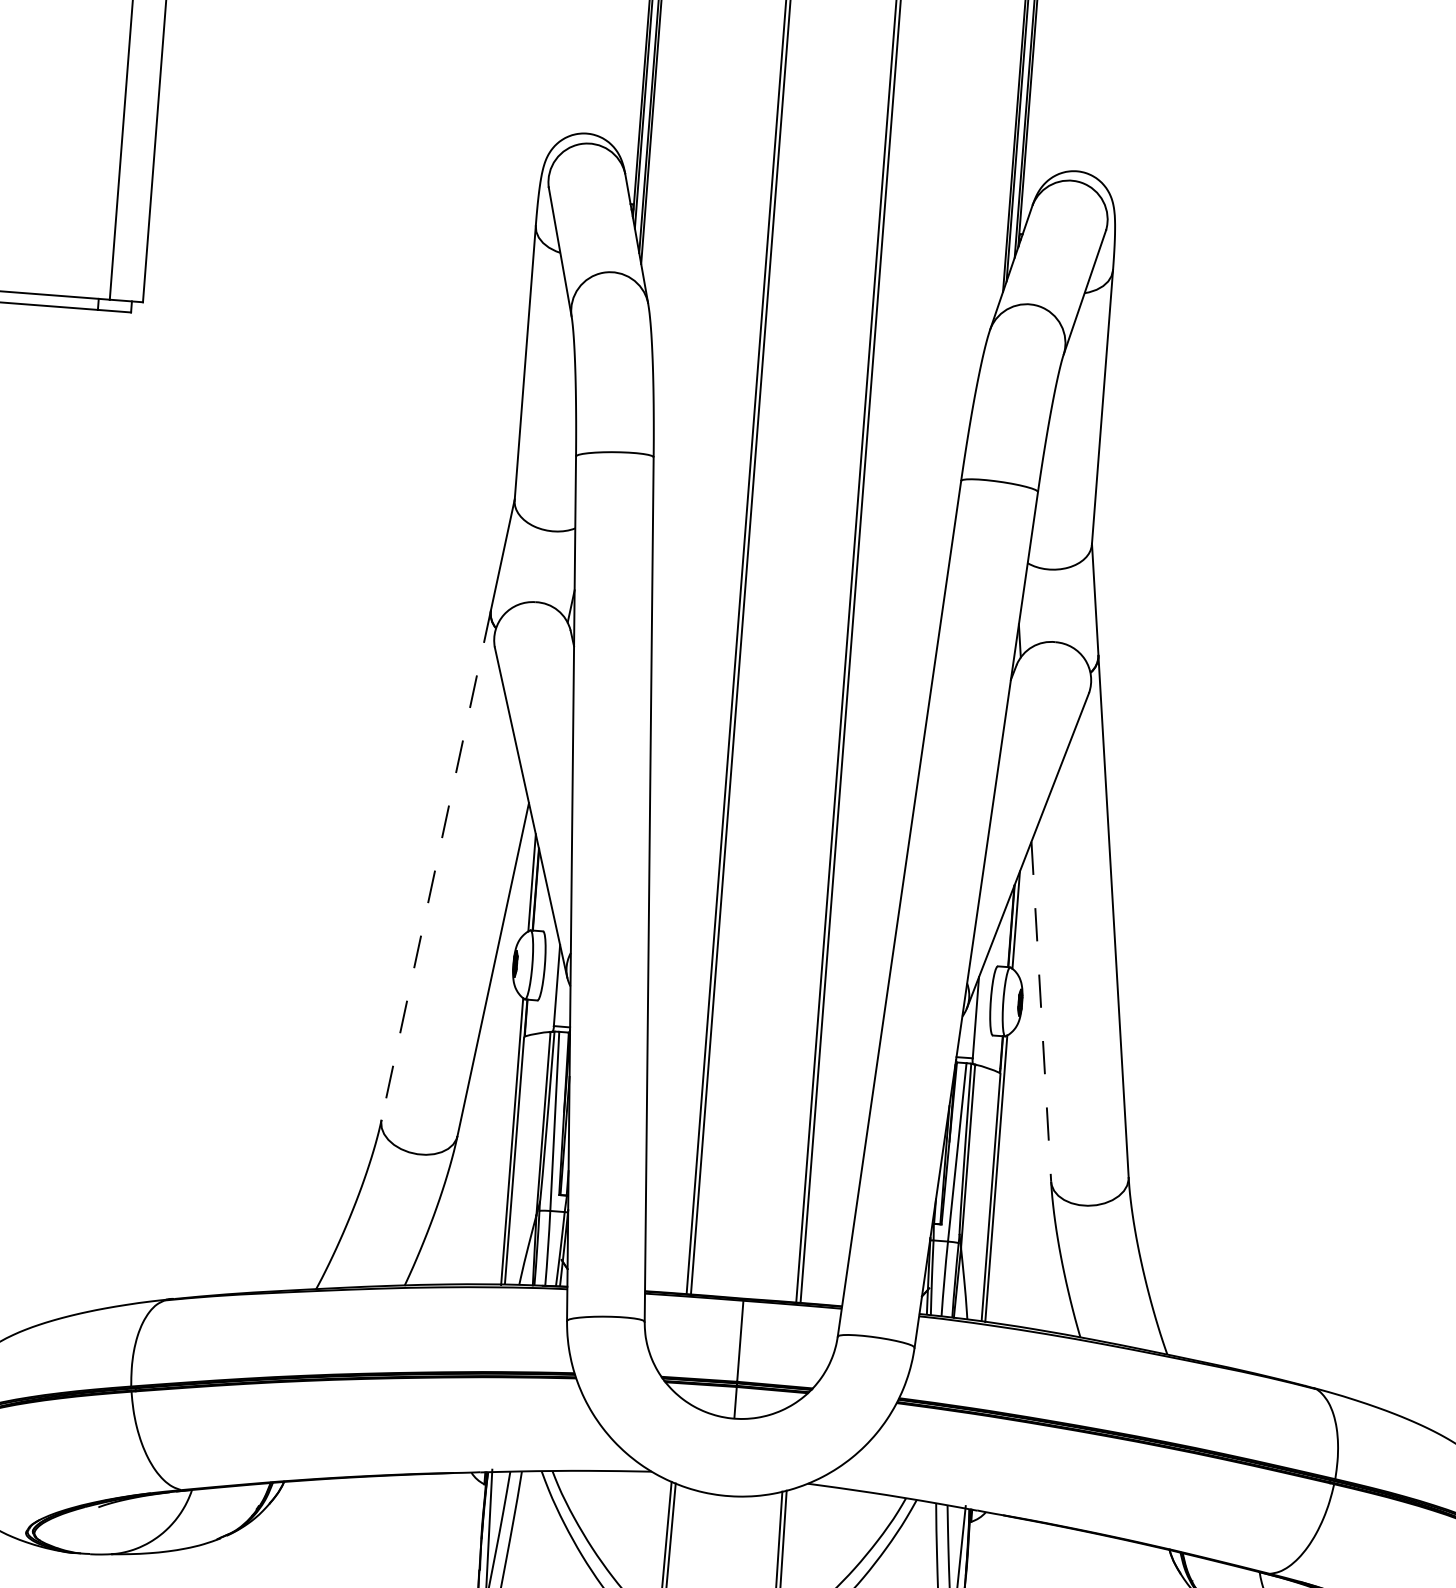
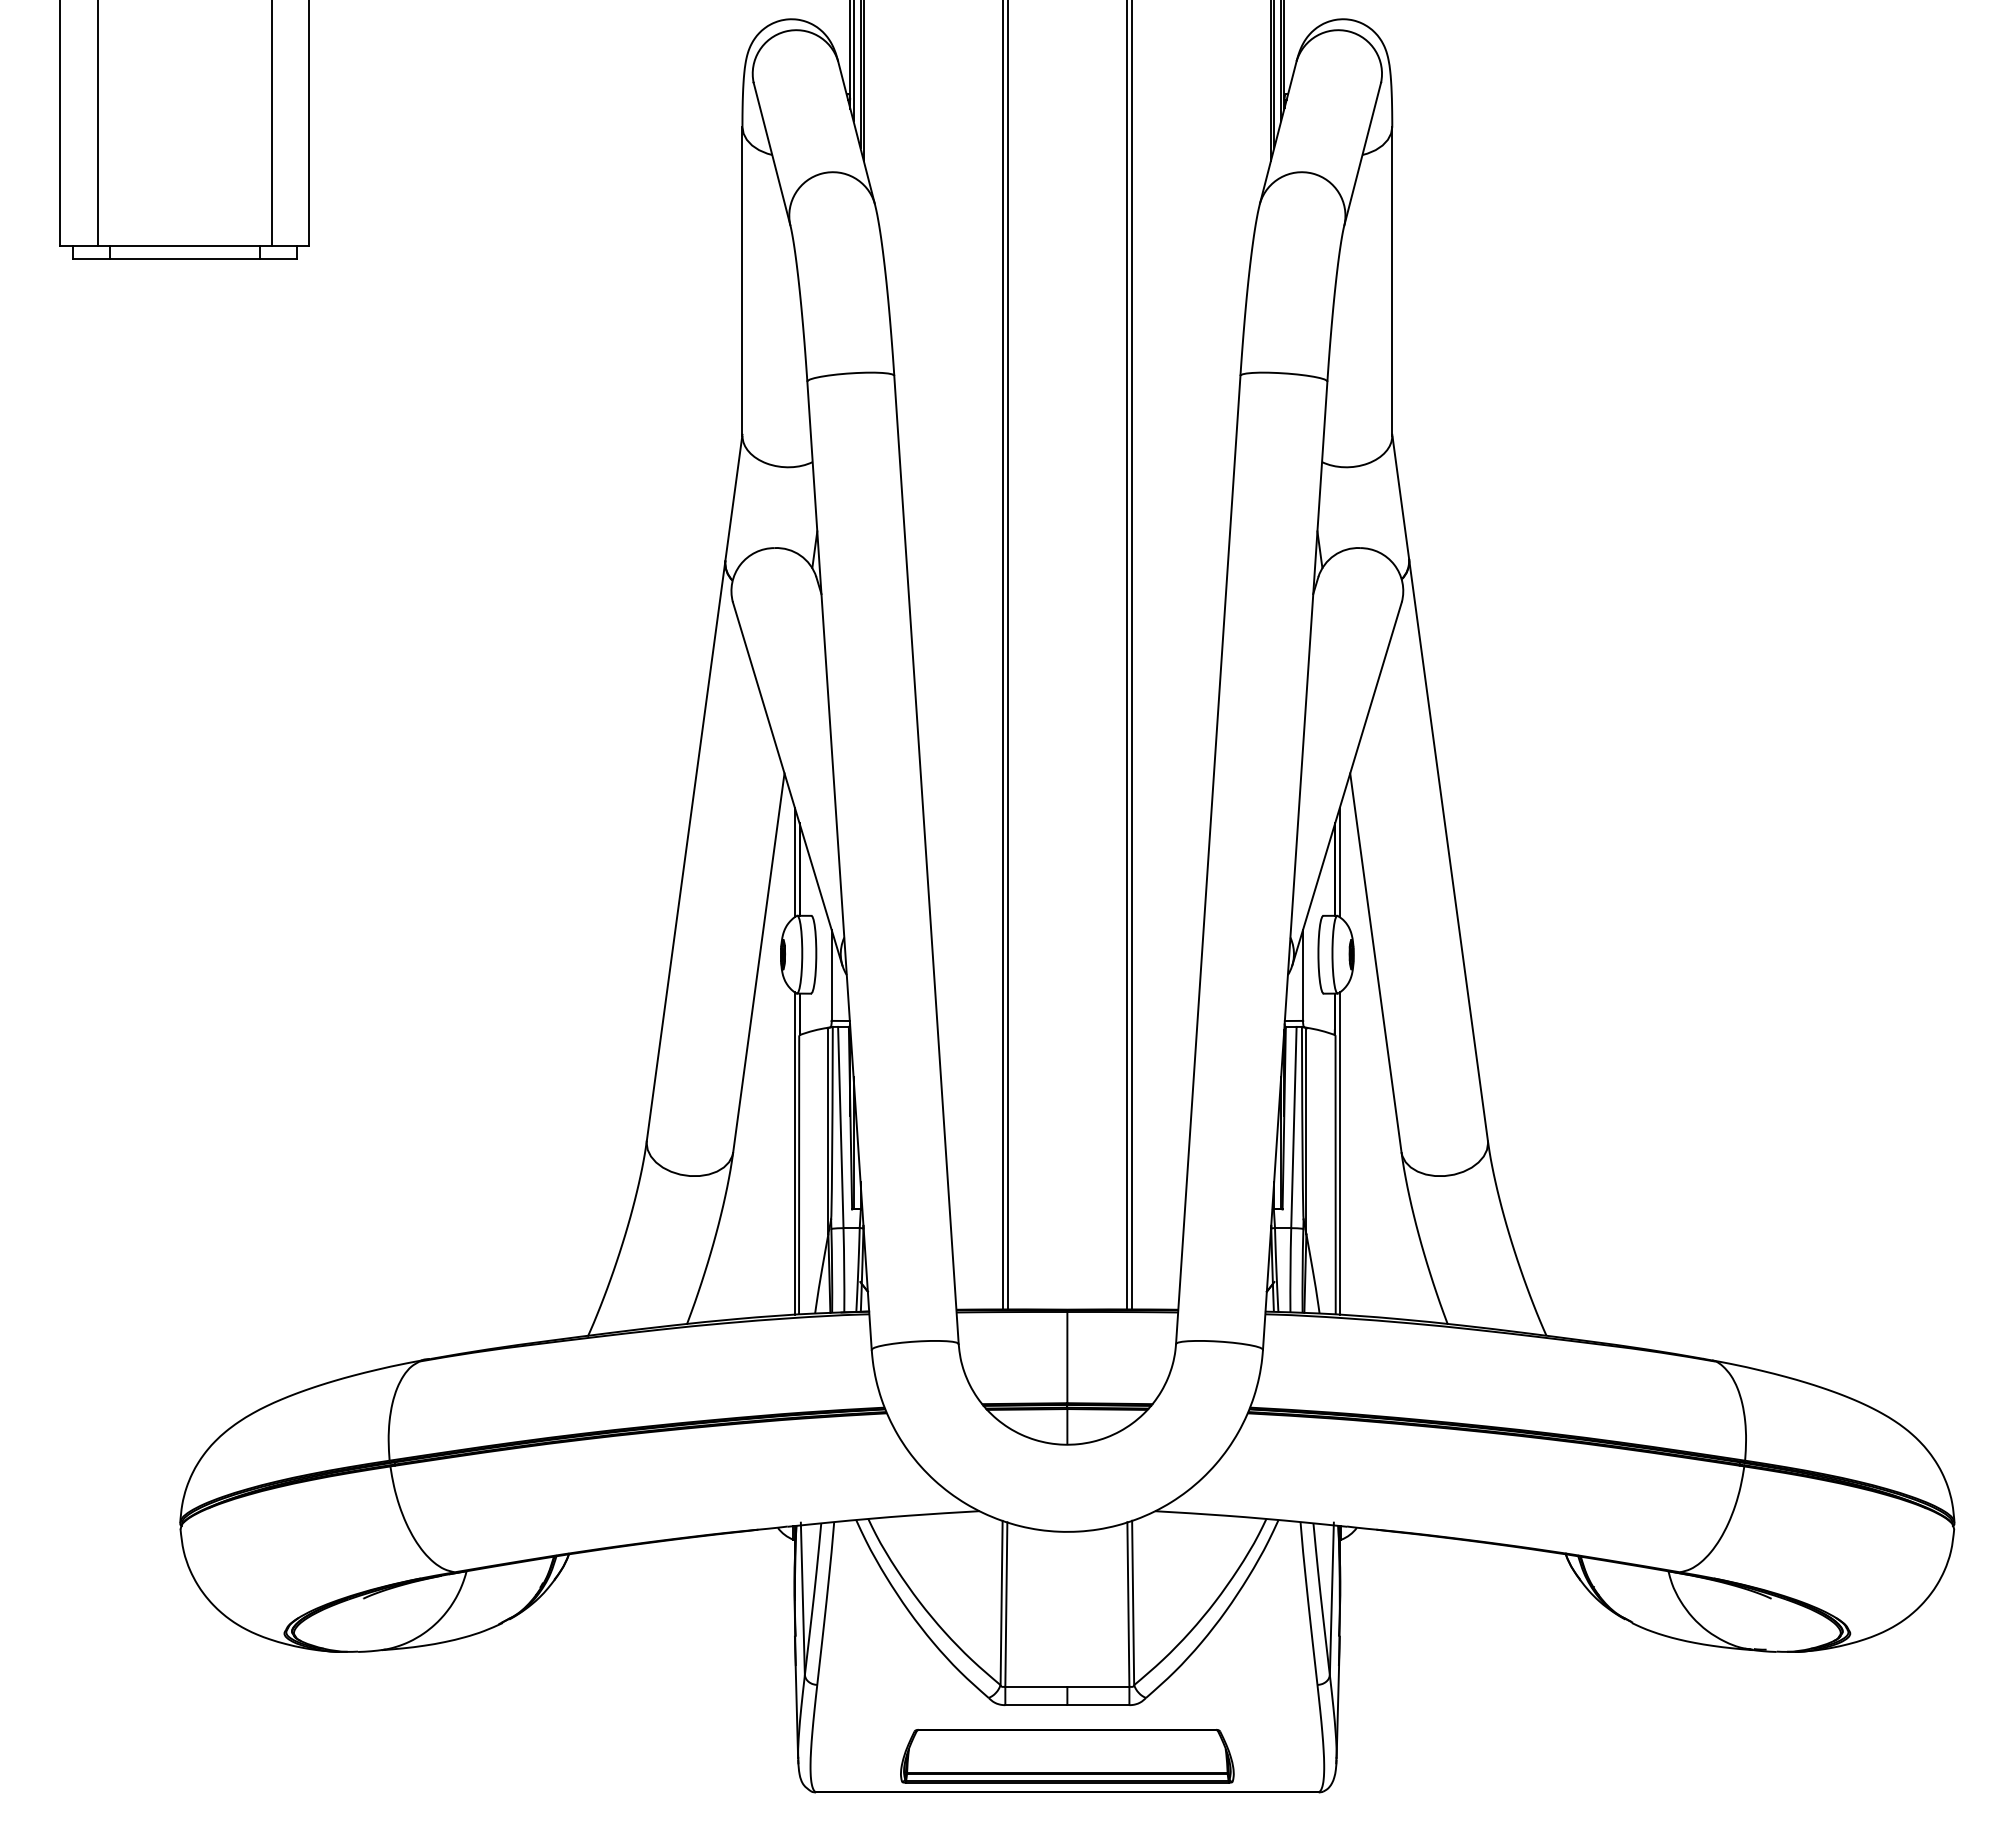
line: (436, 865) -> (686, 851), dashed -> solid
line: (1040, 1012) -> (1375, 963), dashed -> solid

